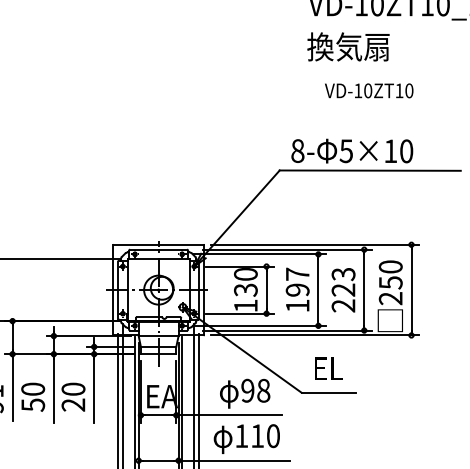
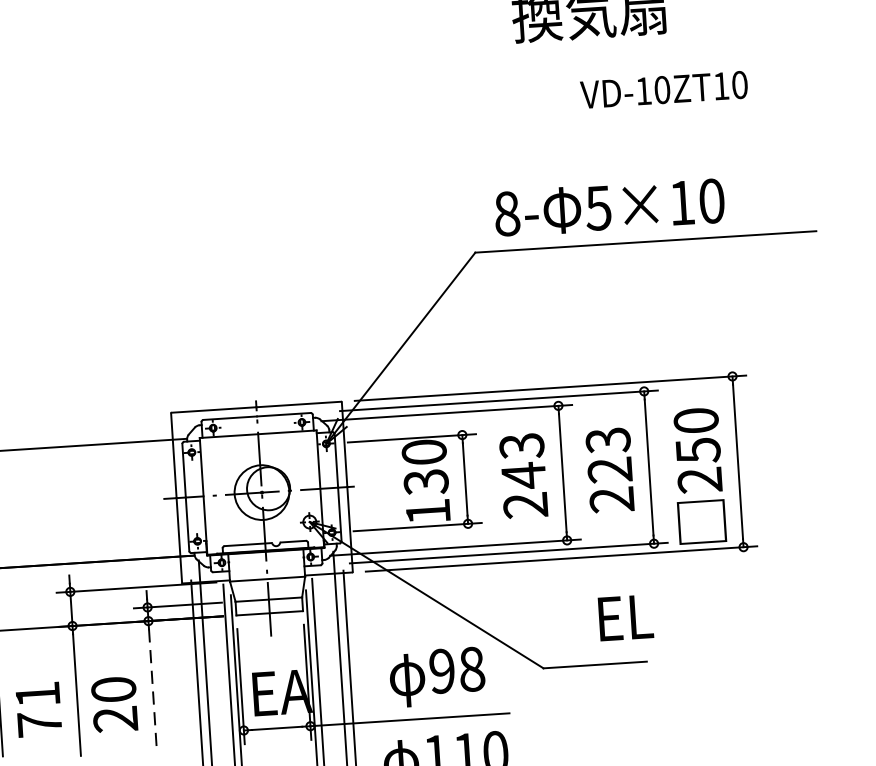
text: (369, 90) -> (664, 89), moved
text: (297, 289) -> (523, 474), 197 -> 243
text: (328, 368) -> (625, 617), moved
line: (94, 391) -> (153, 691), solid -> dashed
text: (33, 396) -> (39, 708), 50 -> 71

